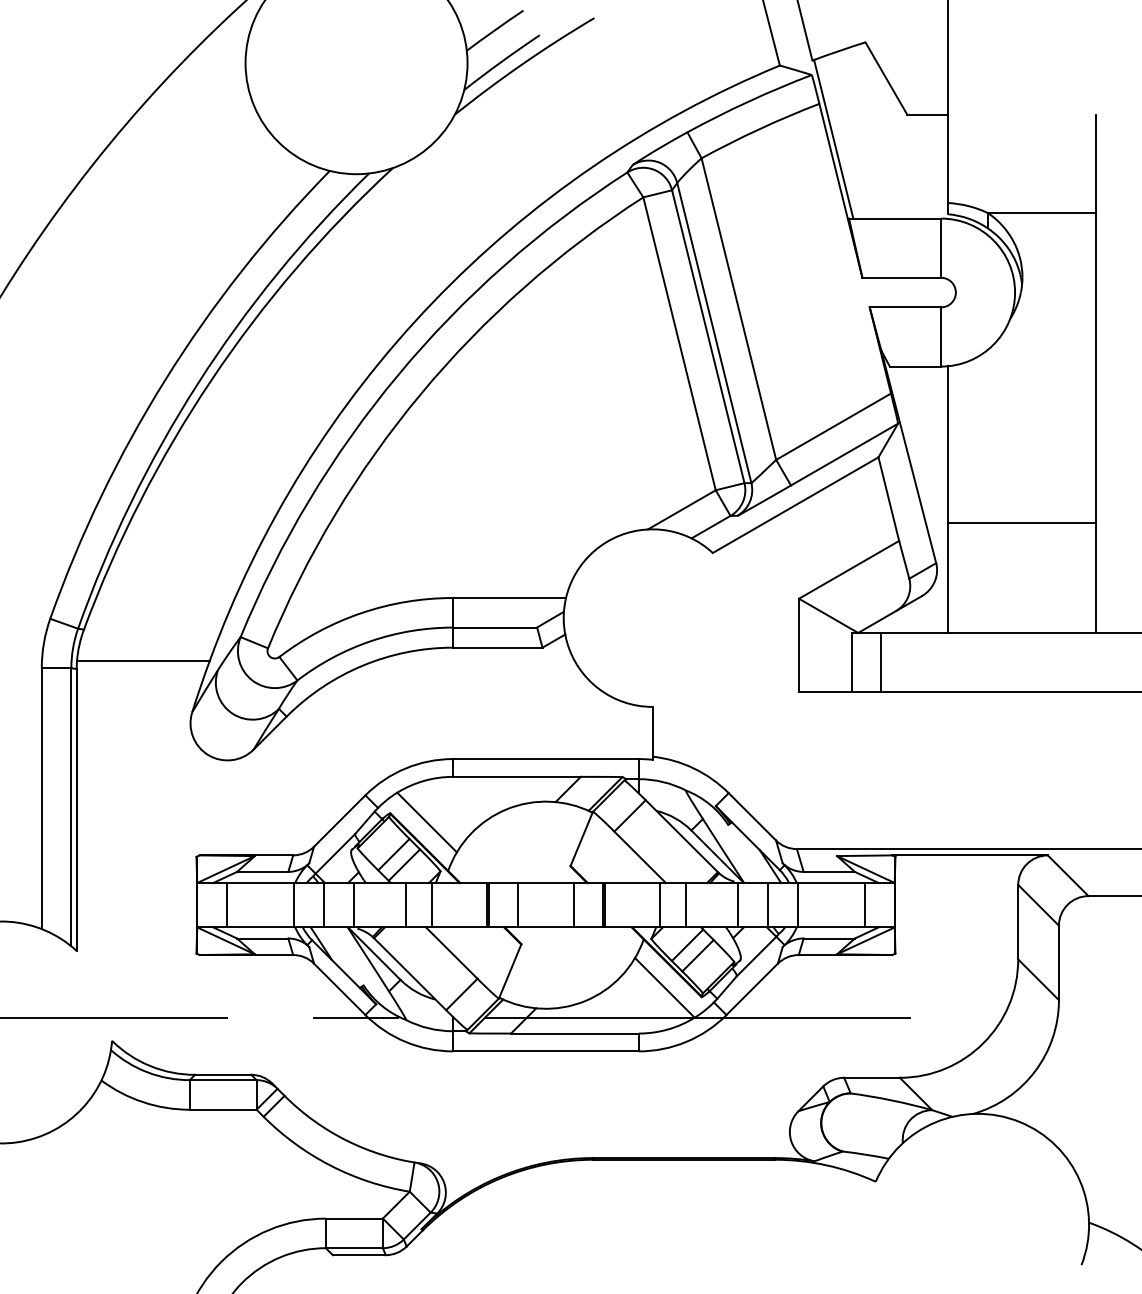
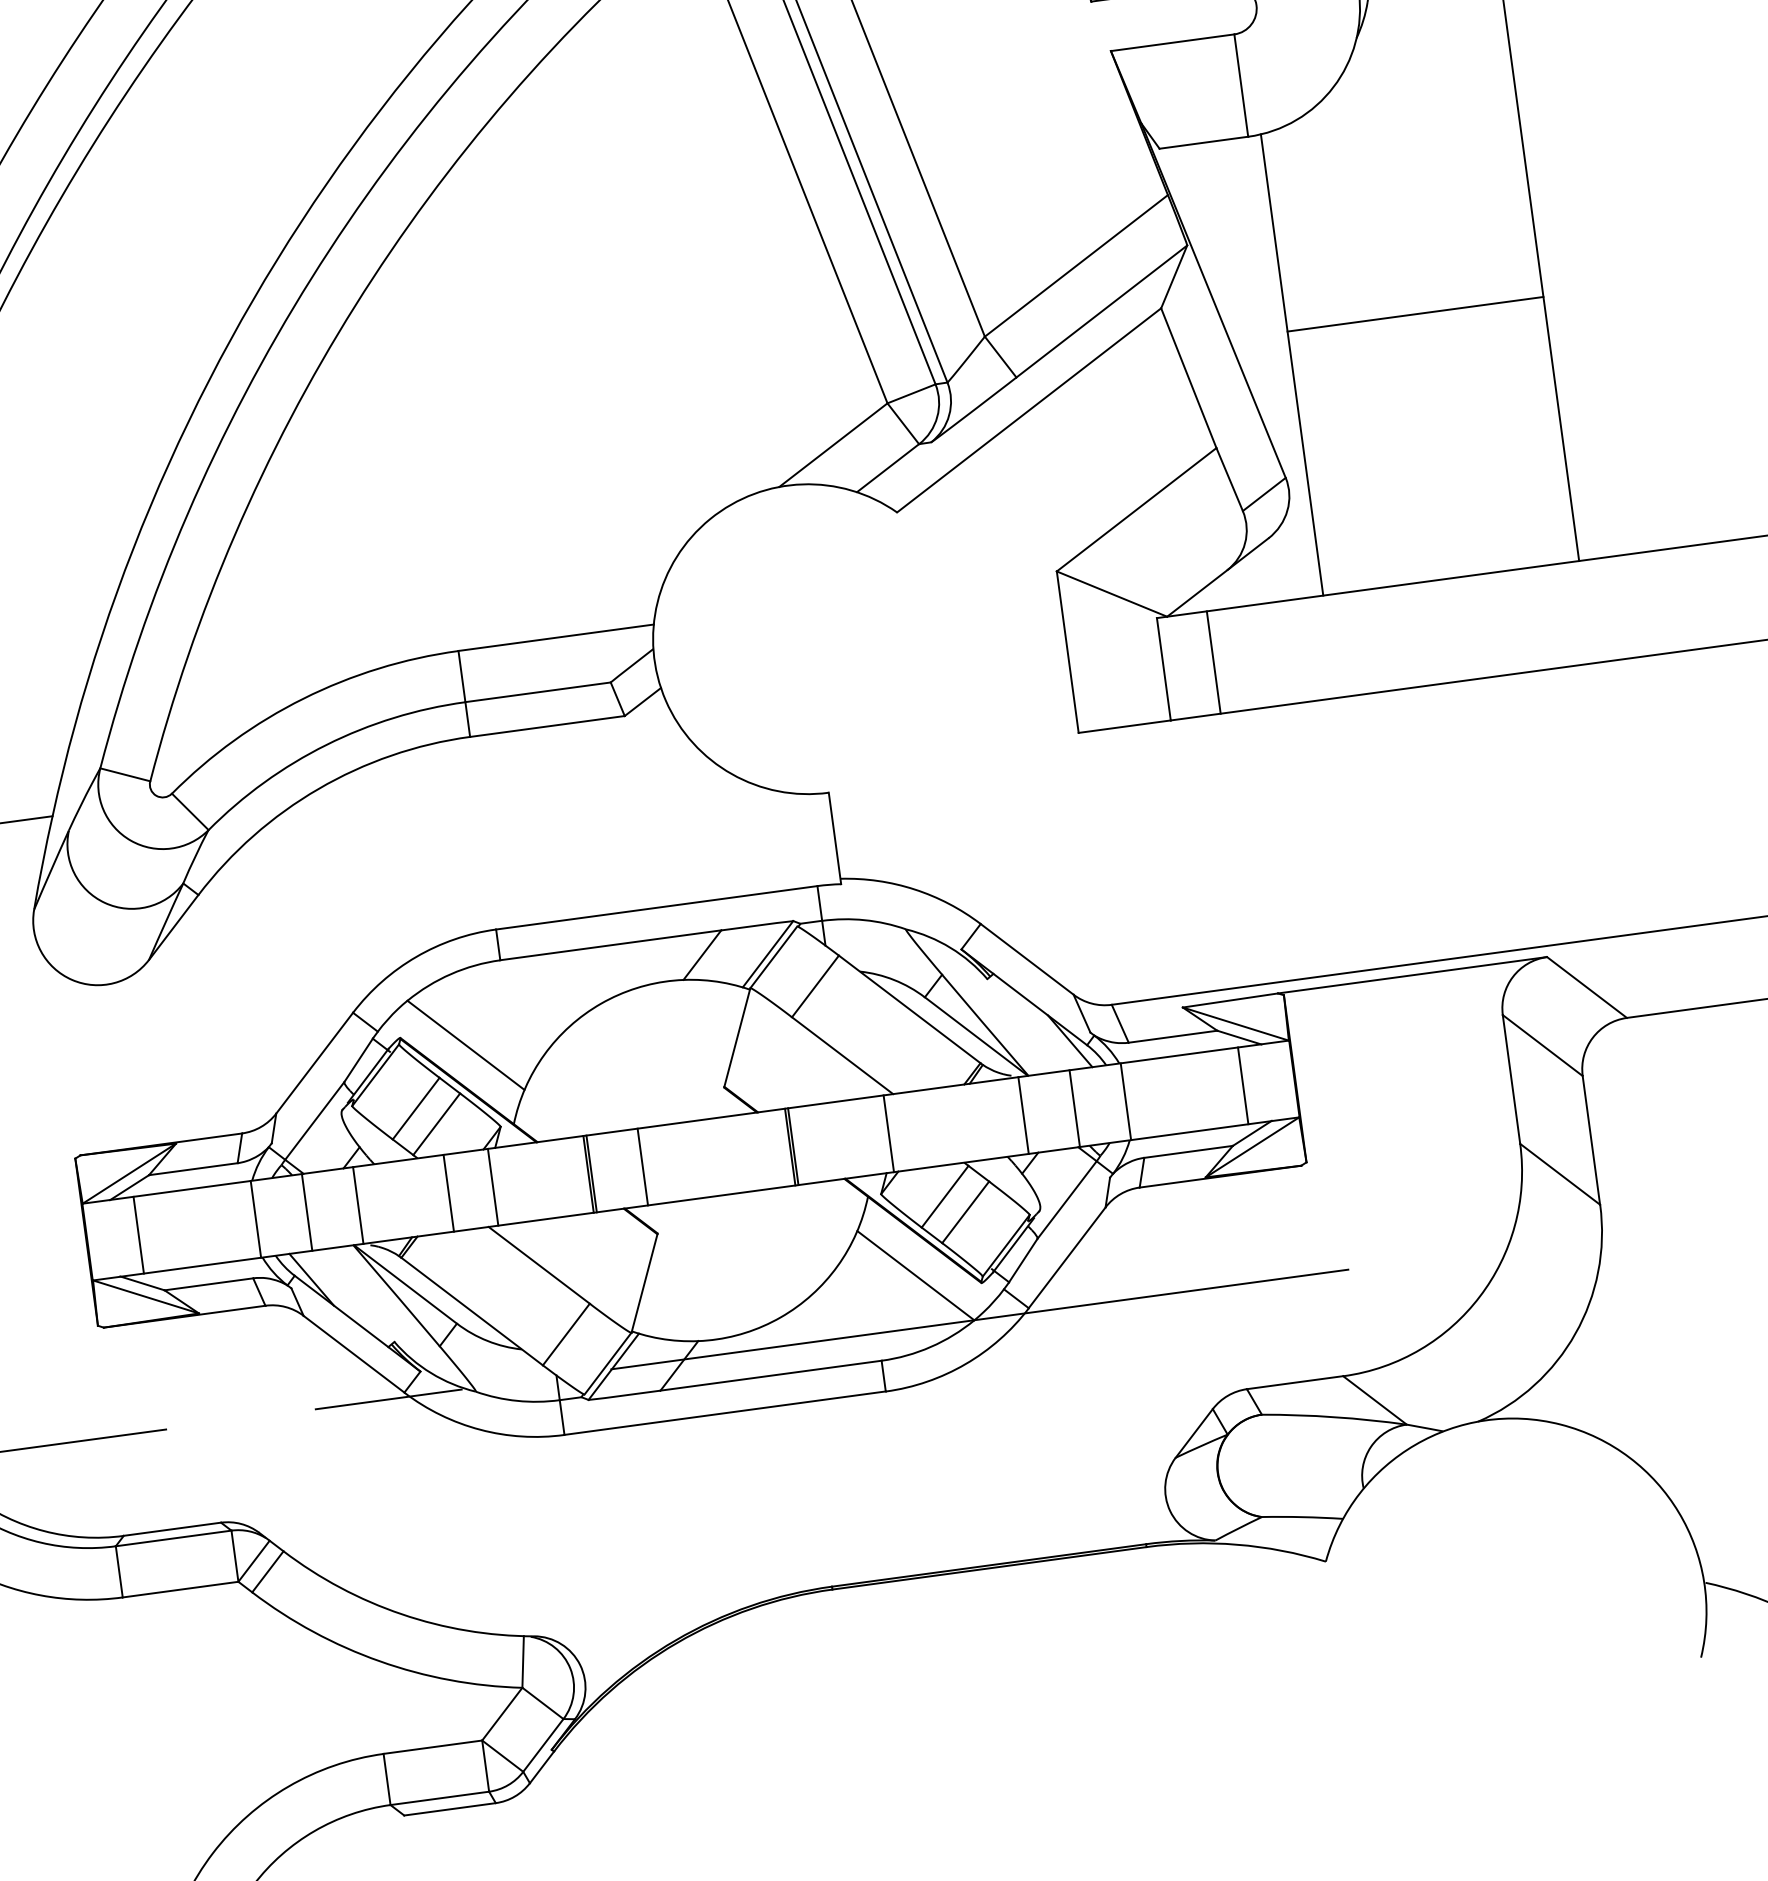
line: (1022, 523) -> (1415, 314), moved
line: (573, 905) -> (738, 1154), removed
line: (686, 905) -> (933, 1128), removed

